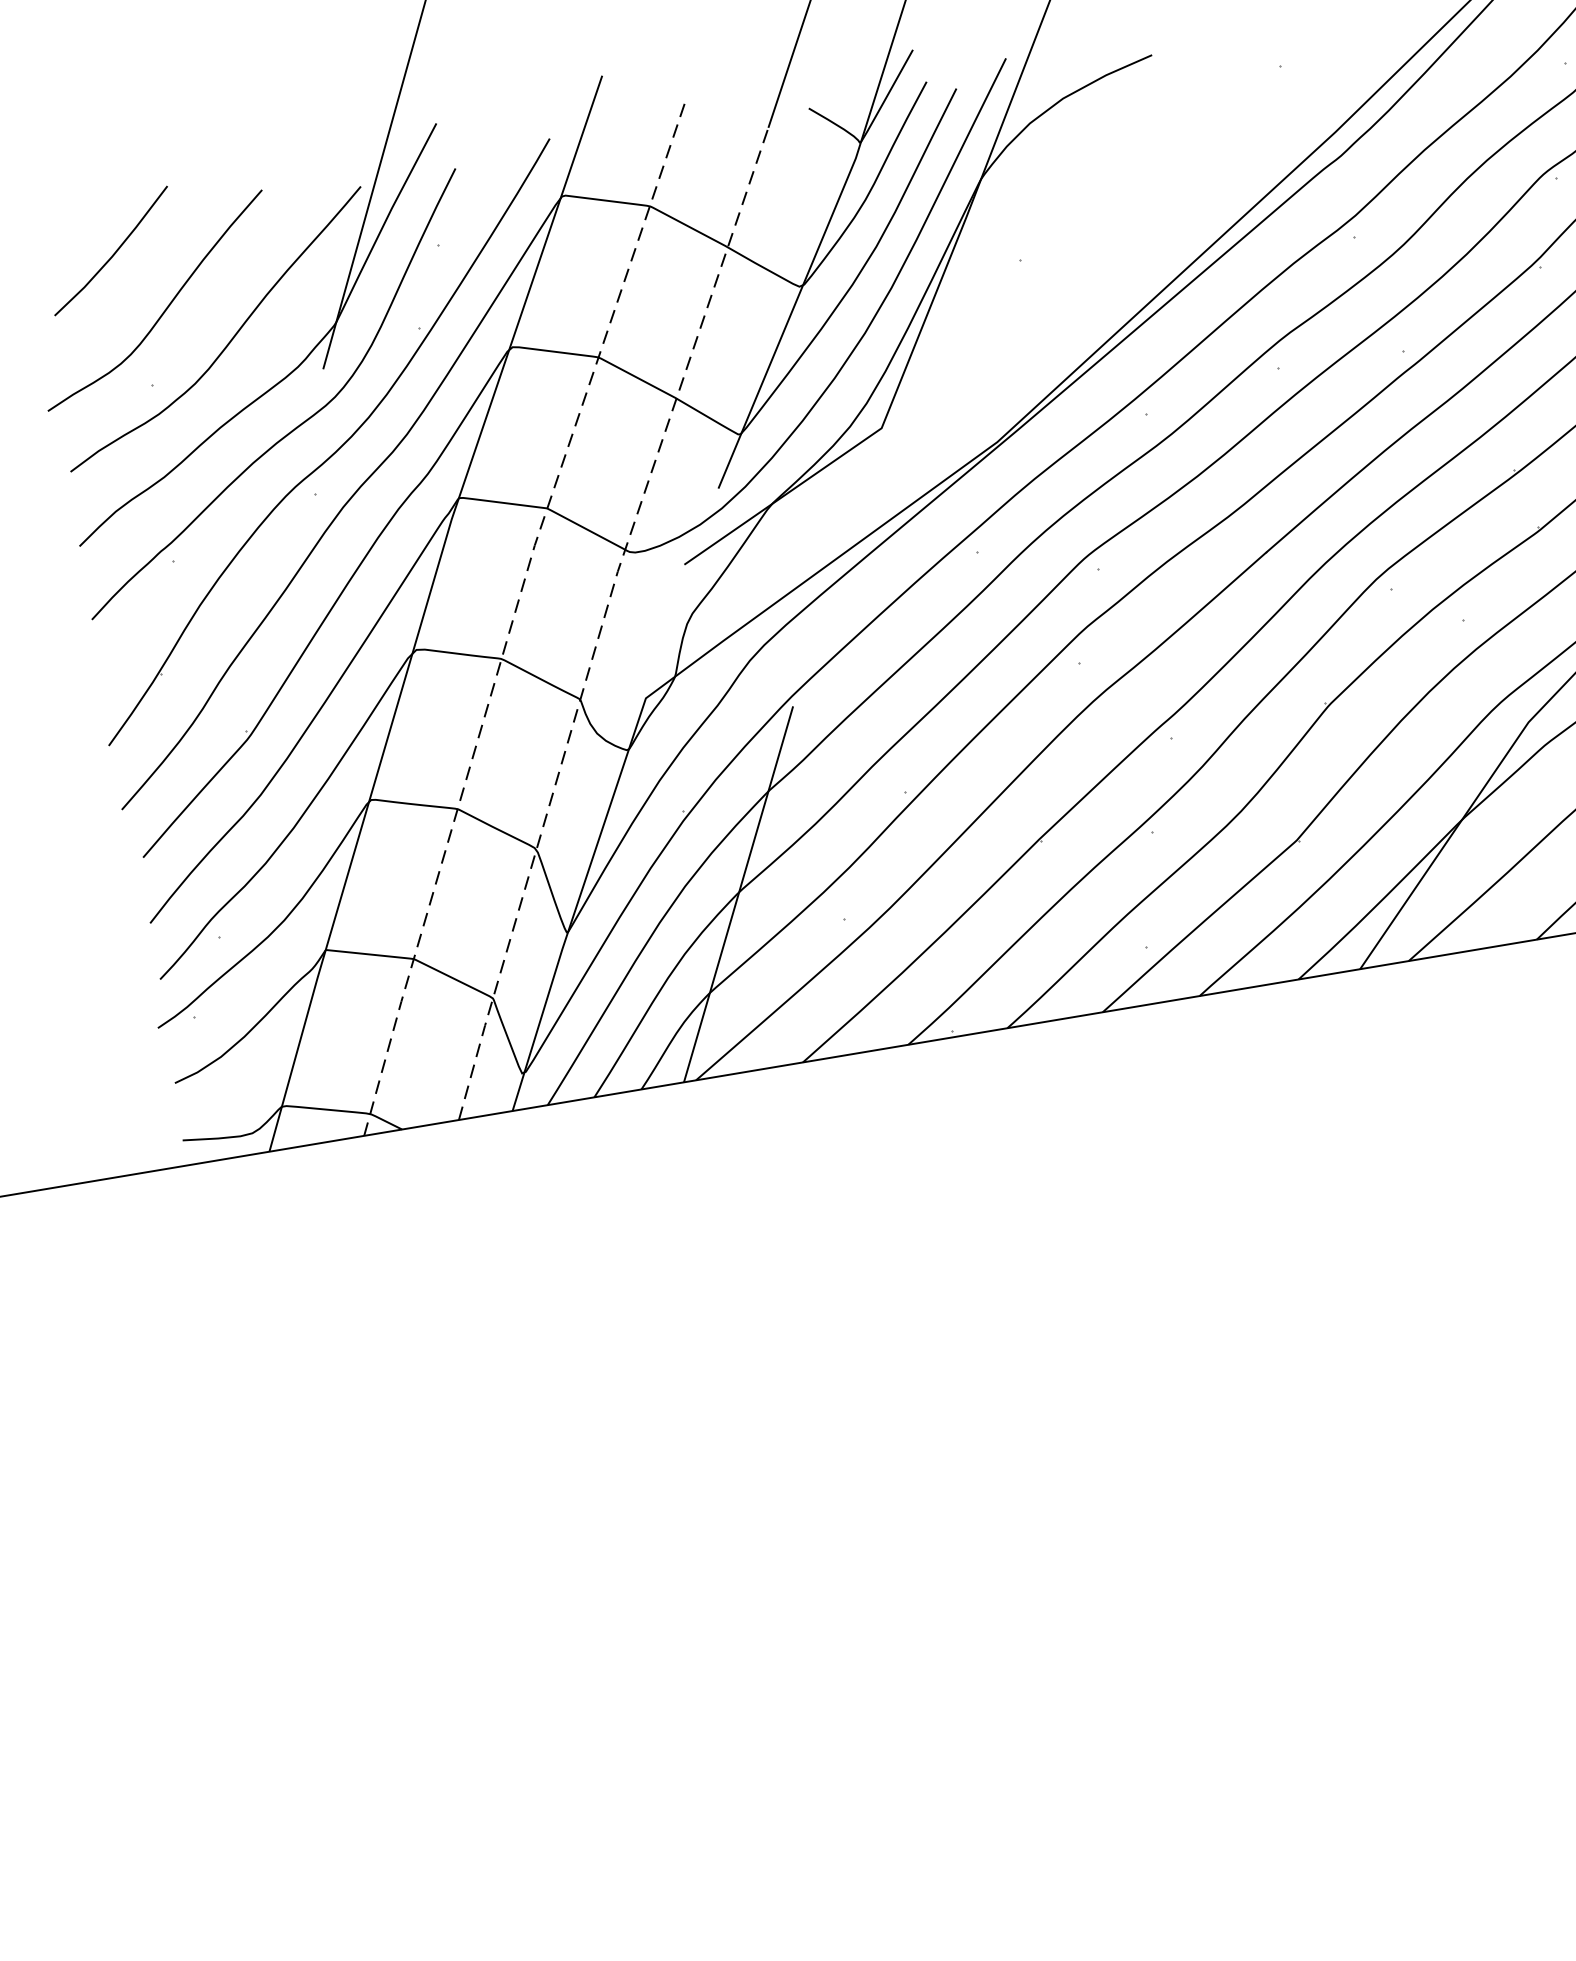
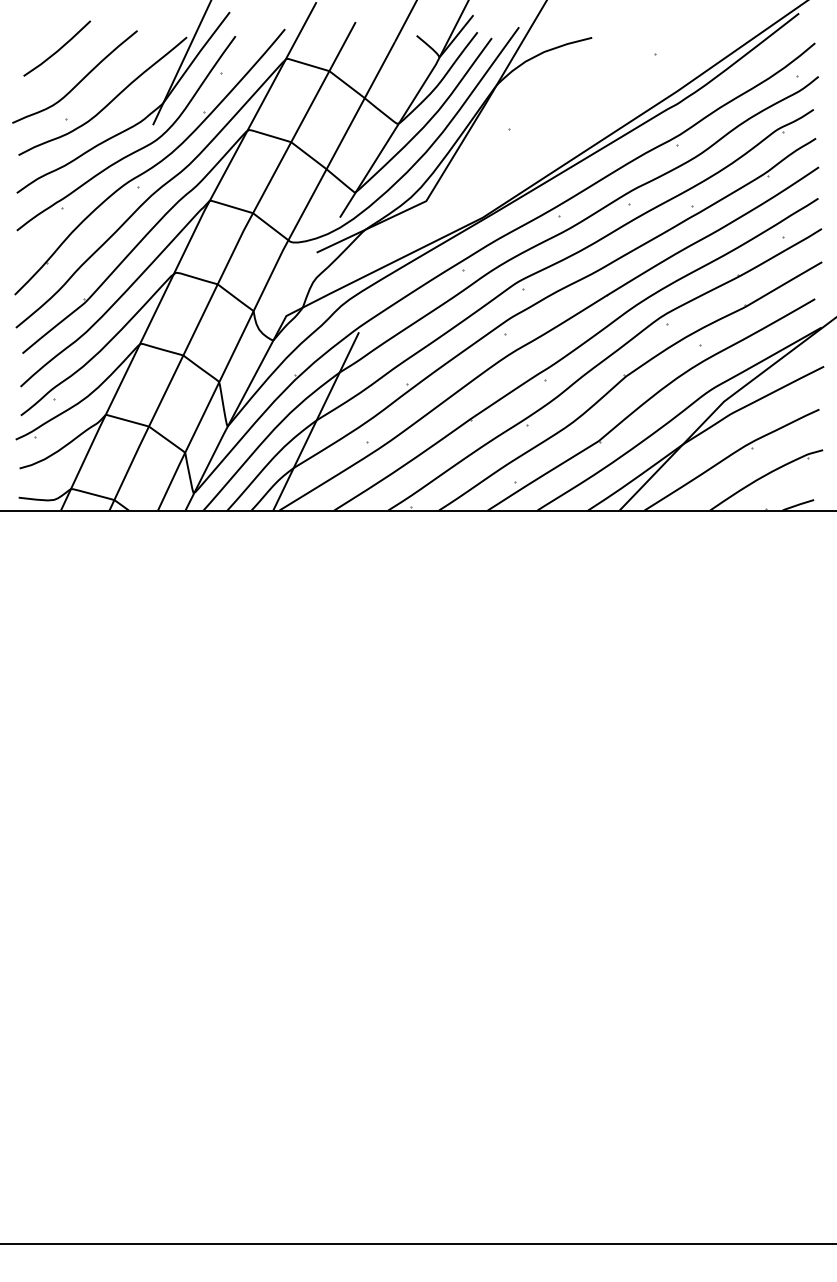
line: (513, 614) -> (227, 263), dashed -> solid
line: (603, 620) -> (271, 273), dashed -> solid

